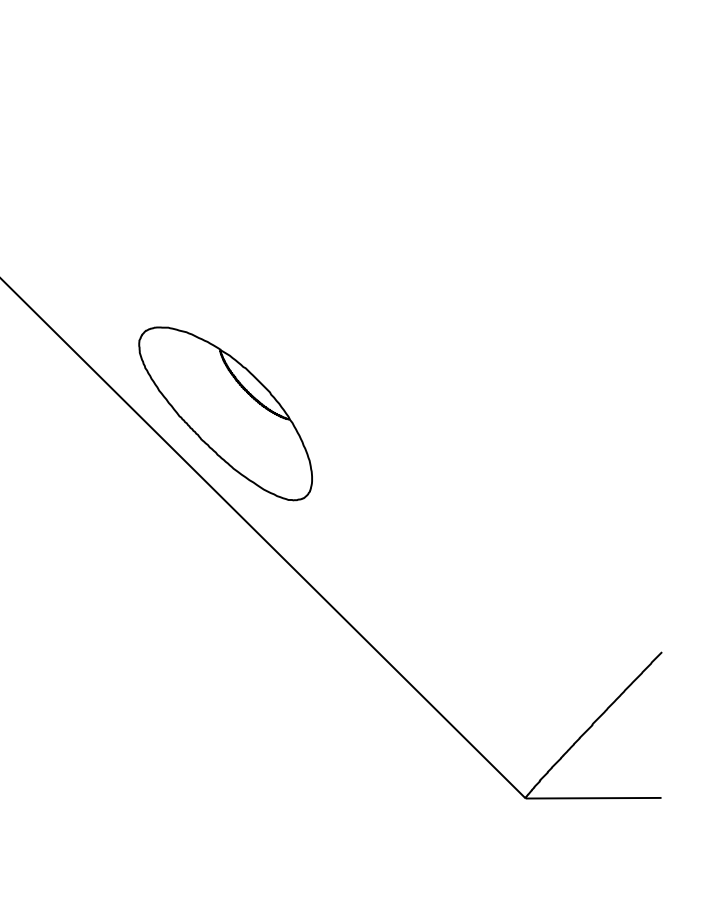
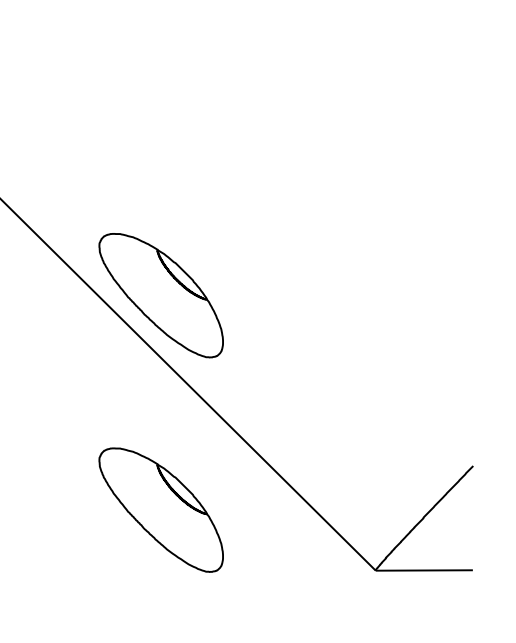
part: (225, 713) -> (161, 509), added

